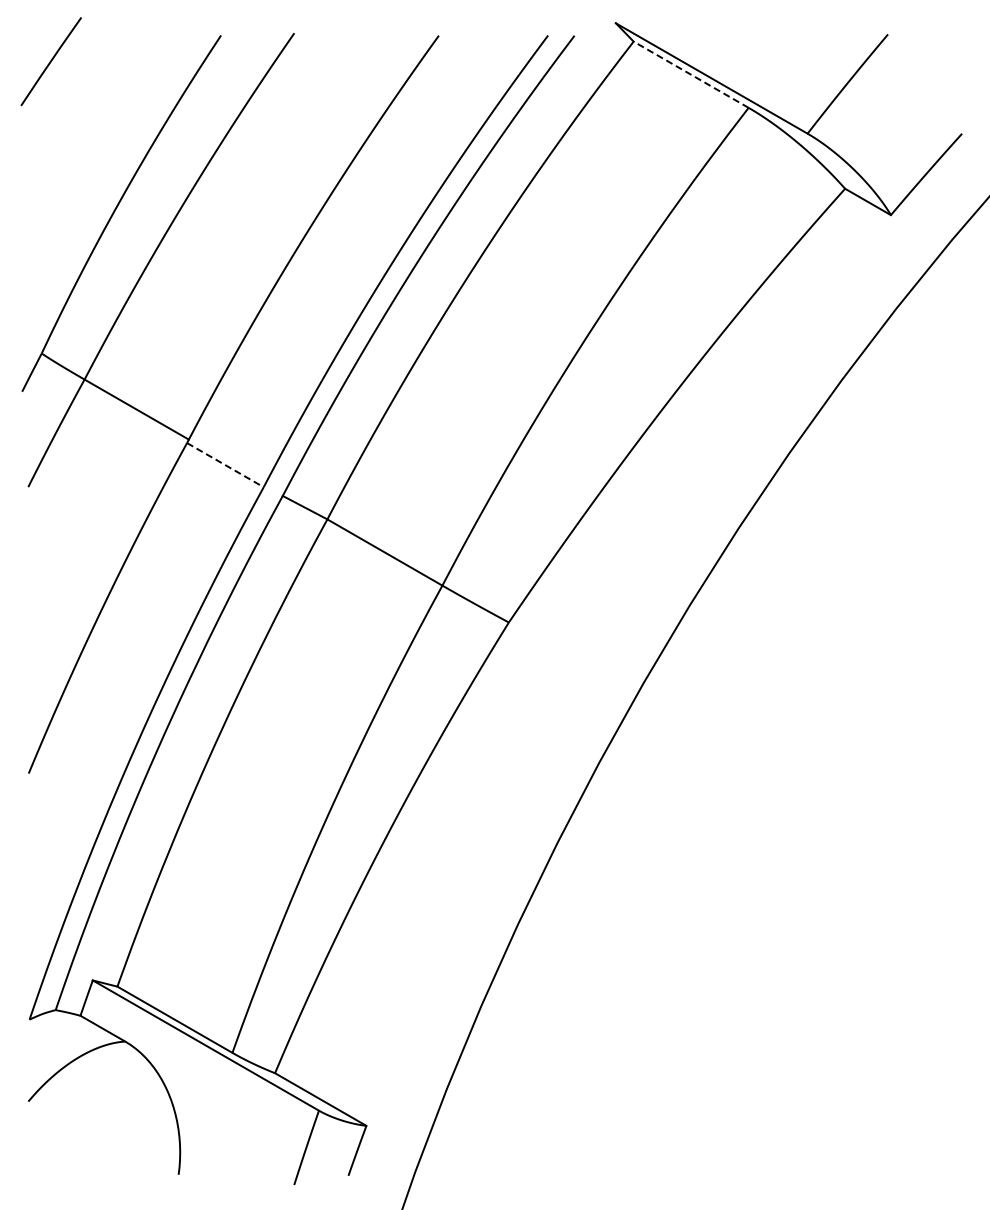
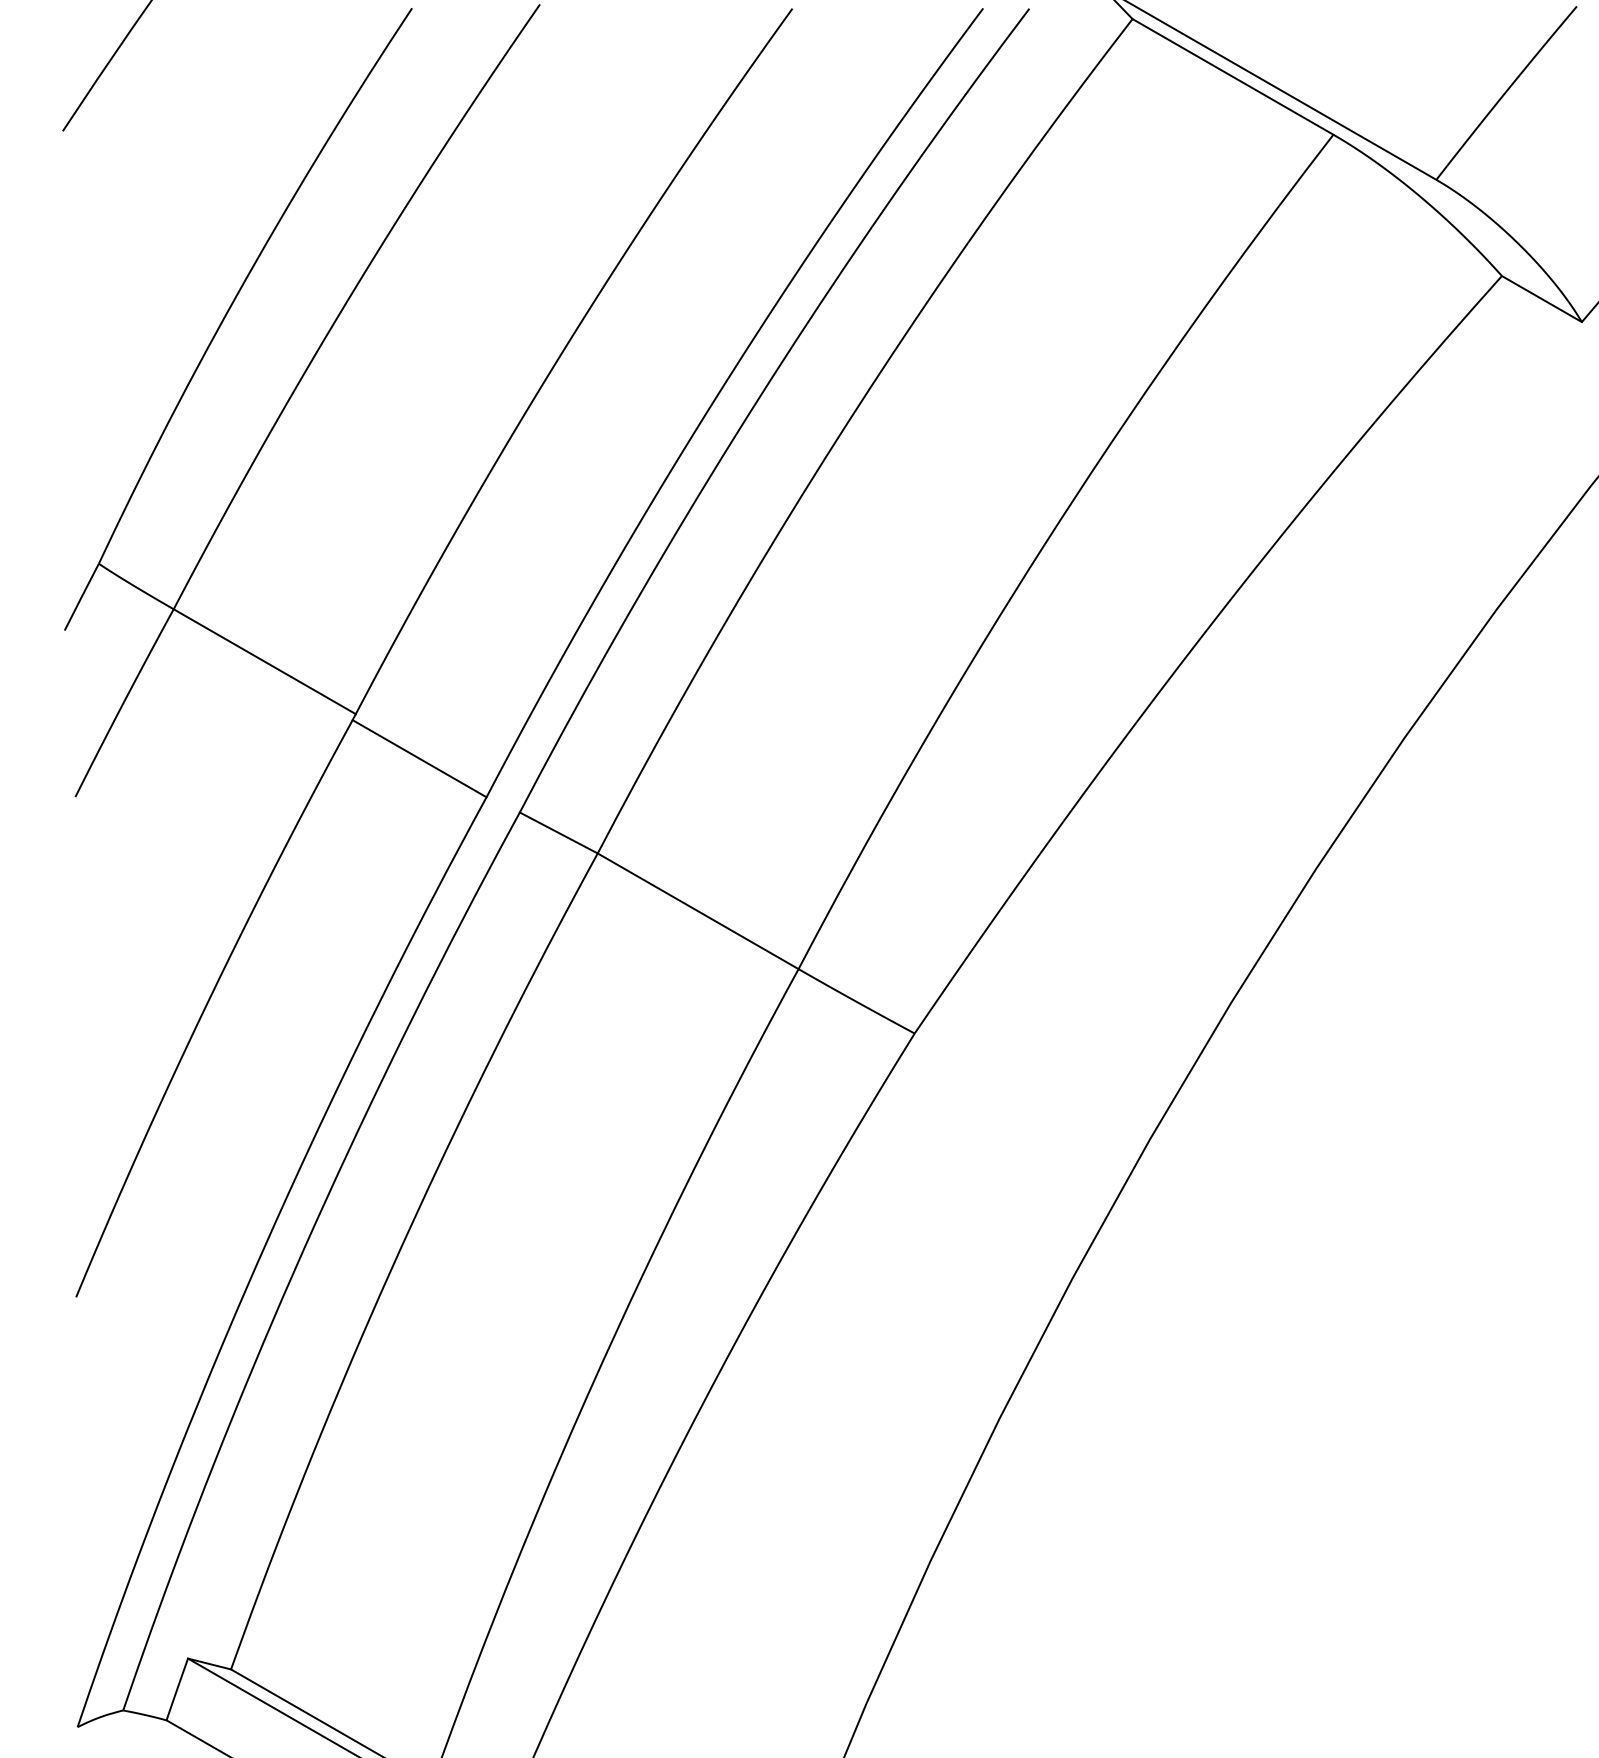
line: (690, 74) -> (1231, 76), dashed -> solid
line: (225, 465) -> (419, 759), dashed -> solid

